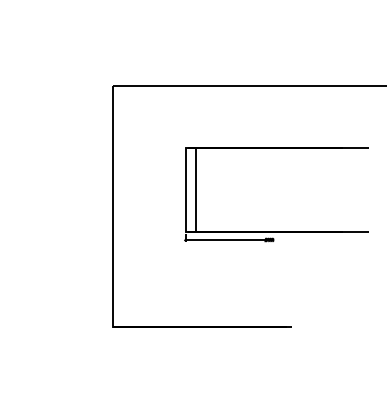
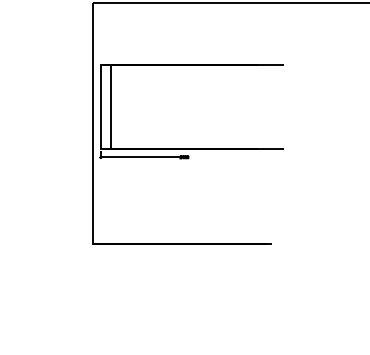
part: (276, 231) -> (191, 148), moved

